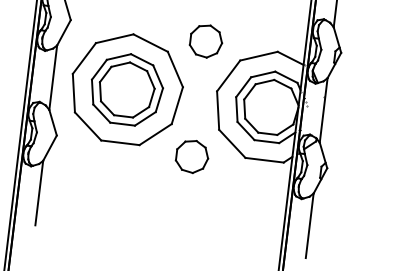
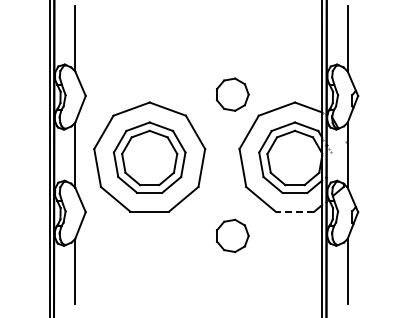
part: (205, 41) -> (232, 94), moved
part: (192, 156) -> (232, 235), moved
line: (264, 159) -> (294, 211), solid -> dashed

